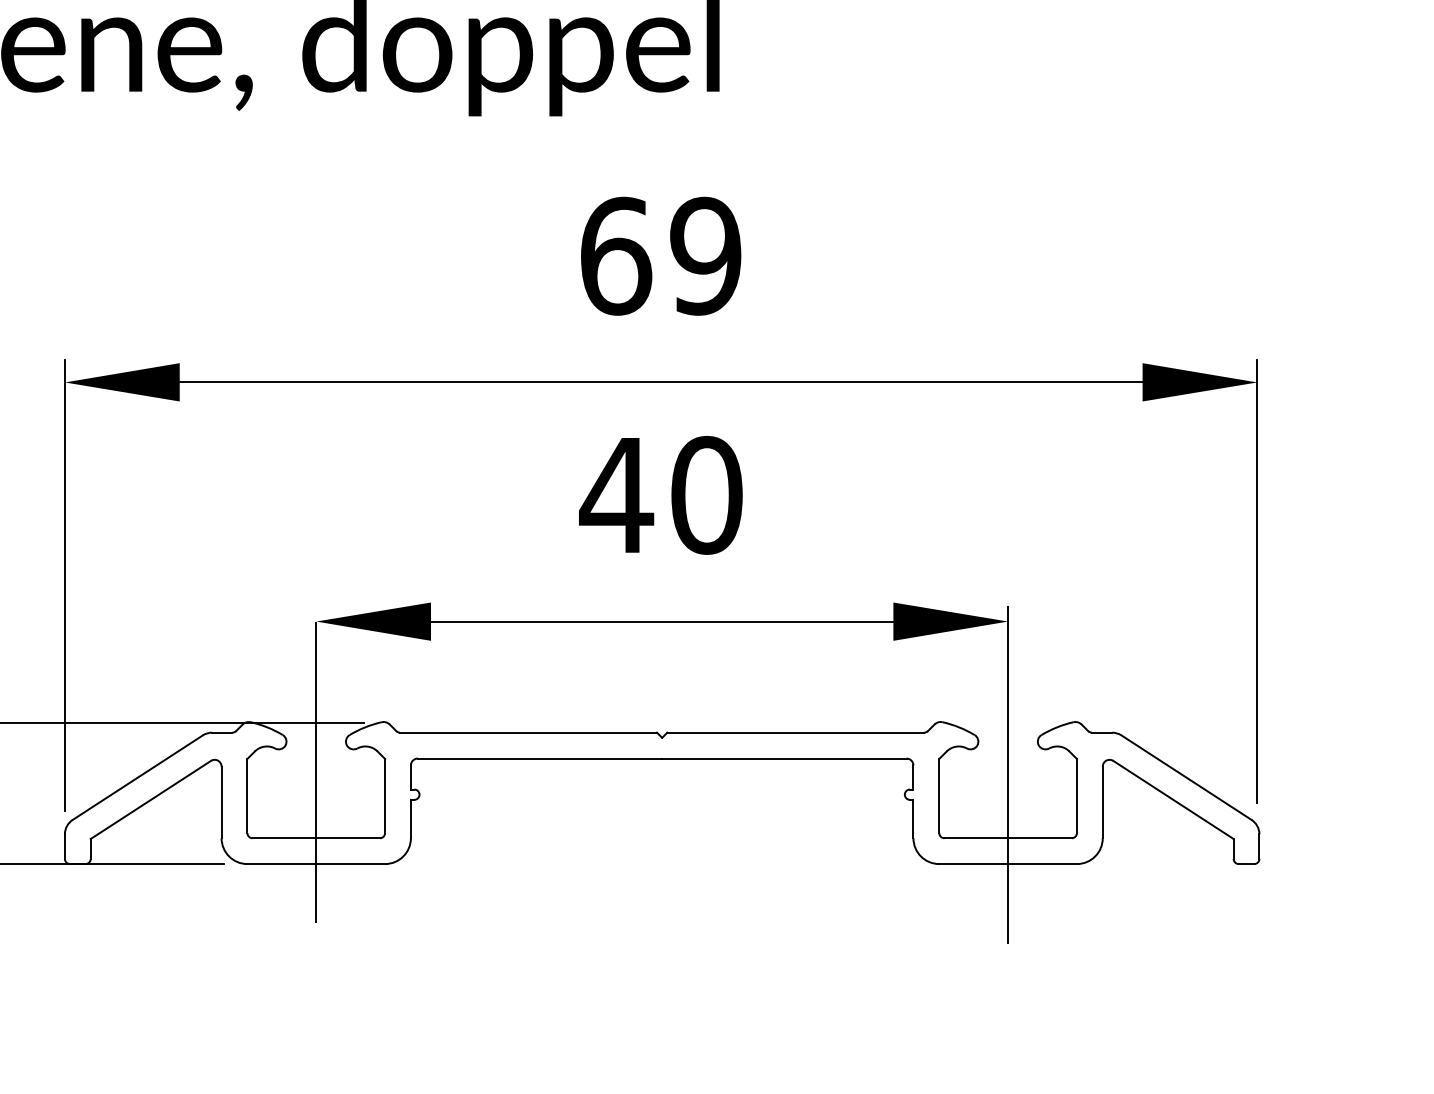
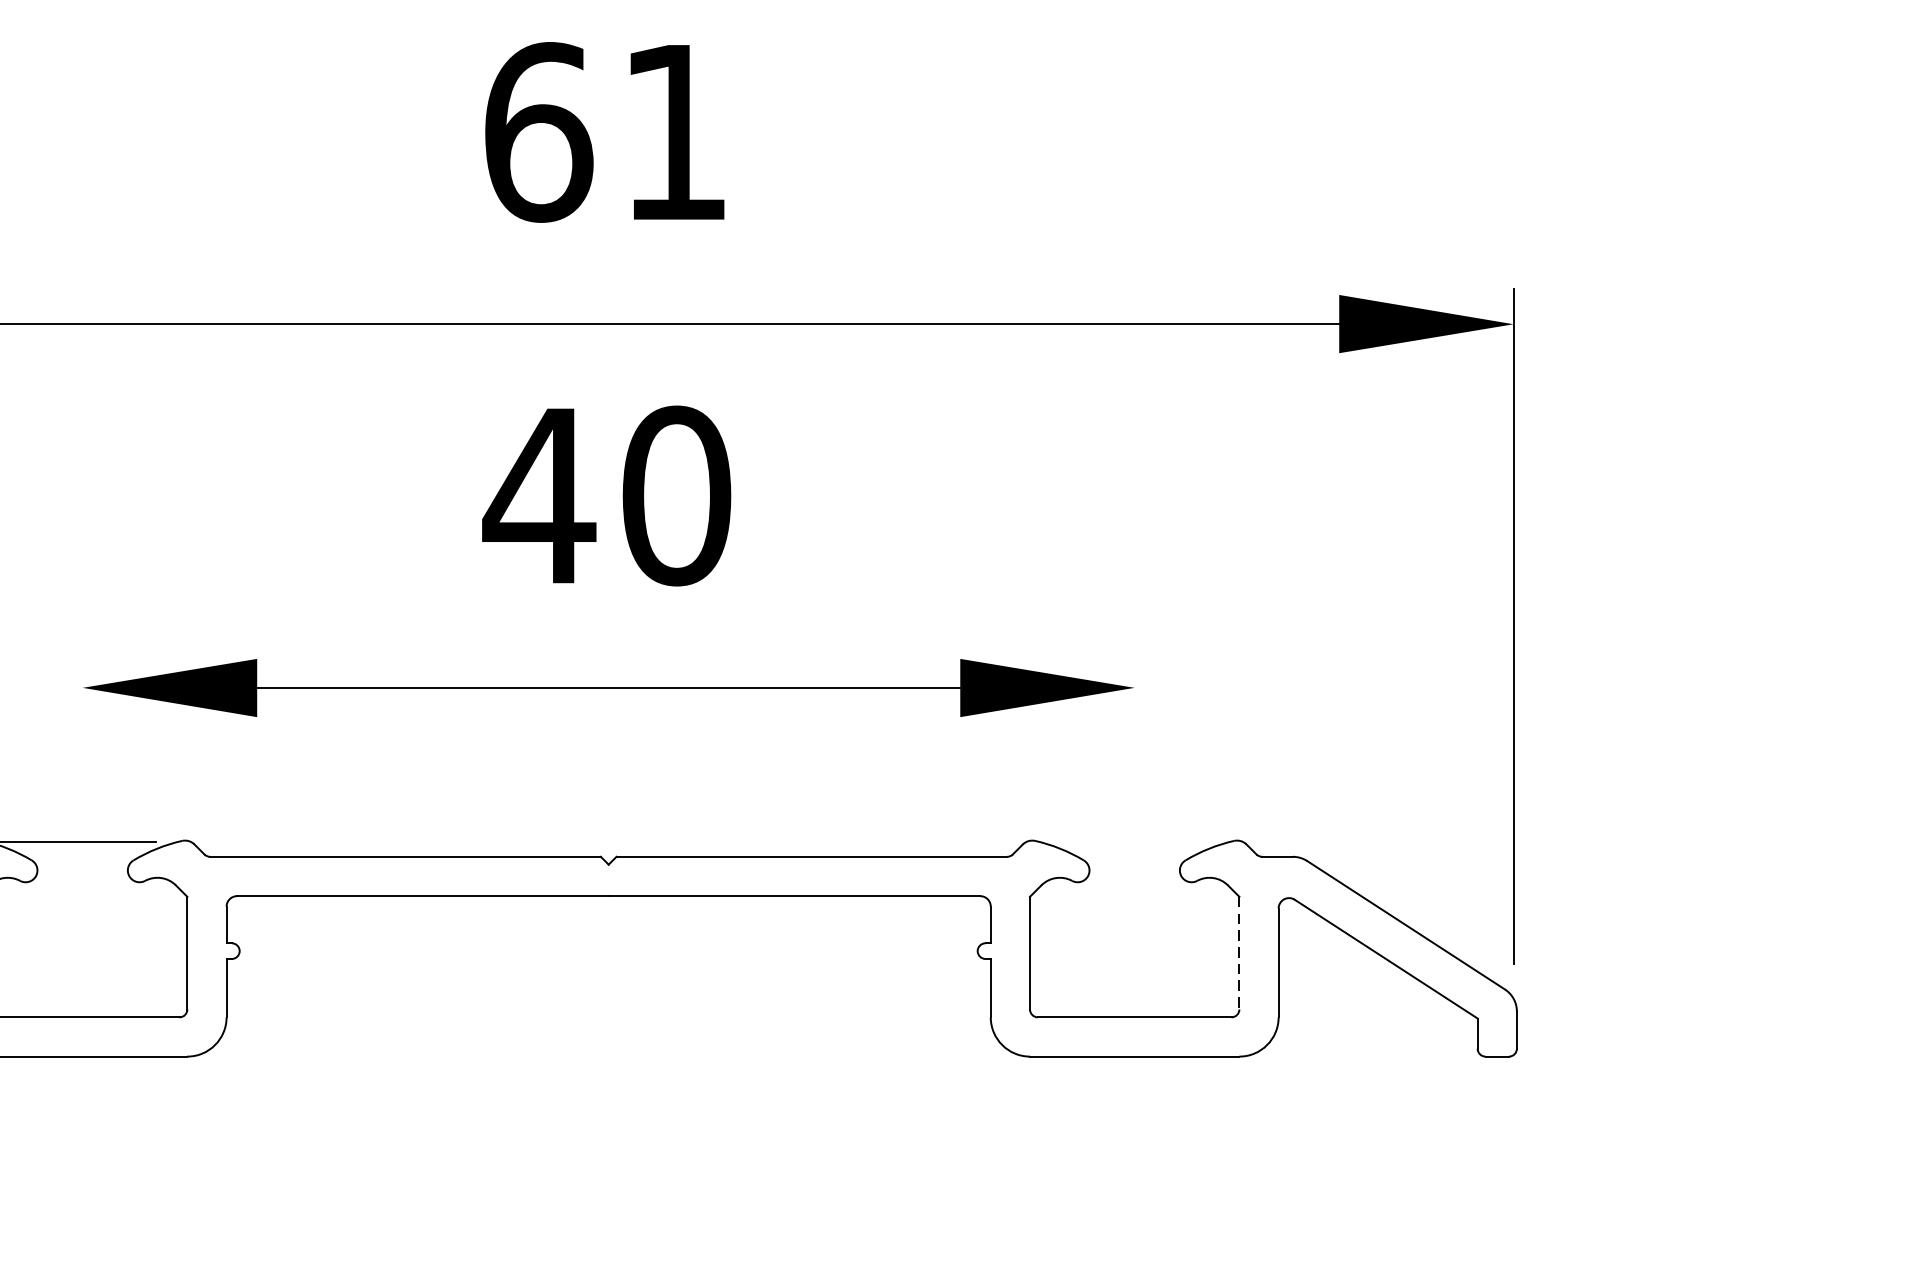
text: (705, 255) -> (674, 131), 69 -> 61
line: (316, 772) -> (83, 917), removed
line: (1008, 774) -> (1135, 920), removed
line: (1076, 796) -> (1238, 953), solid -> dashed

